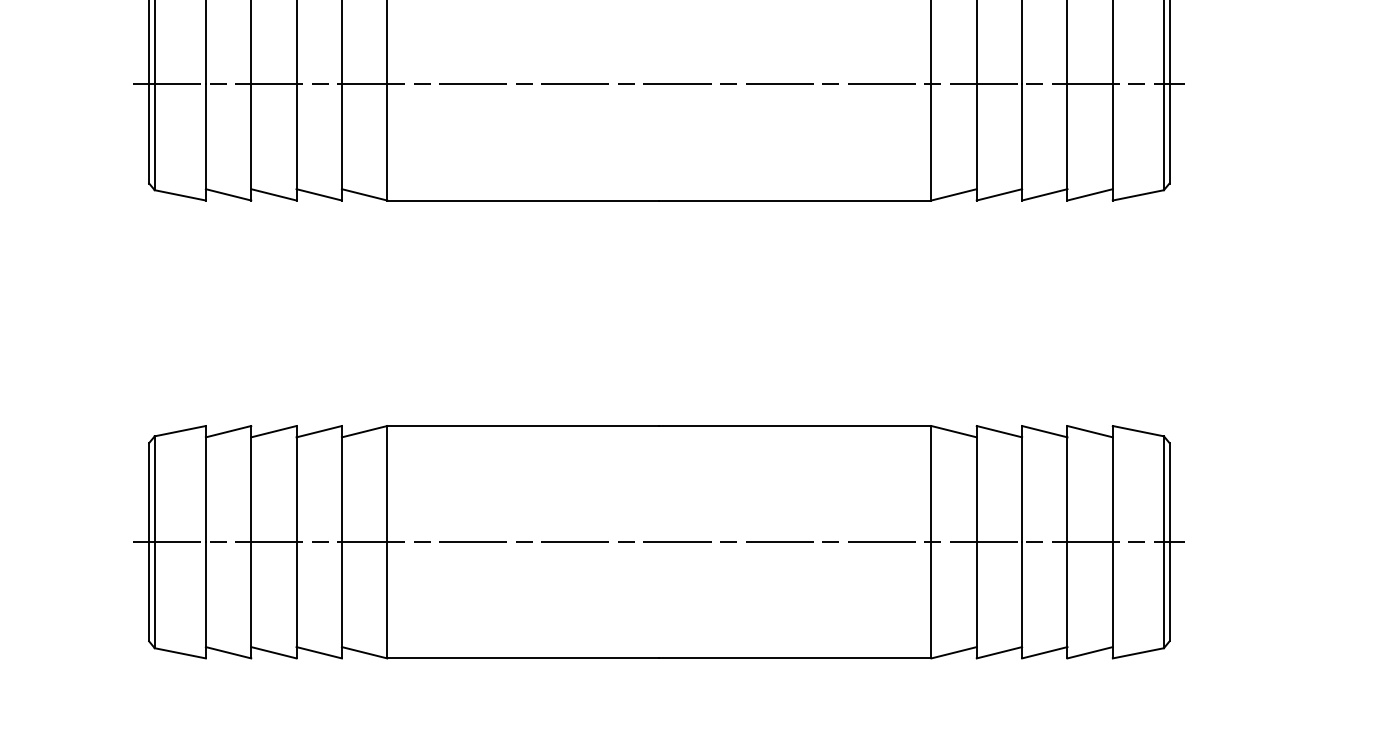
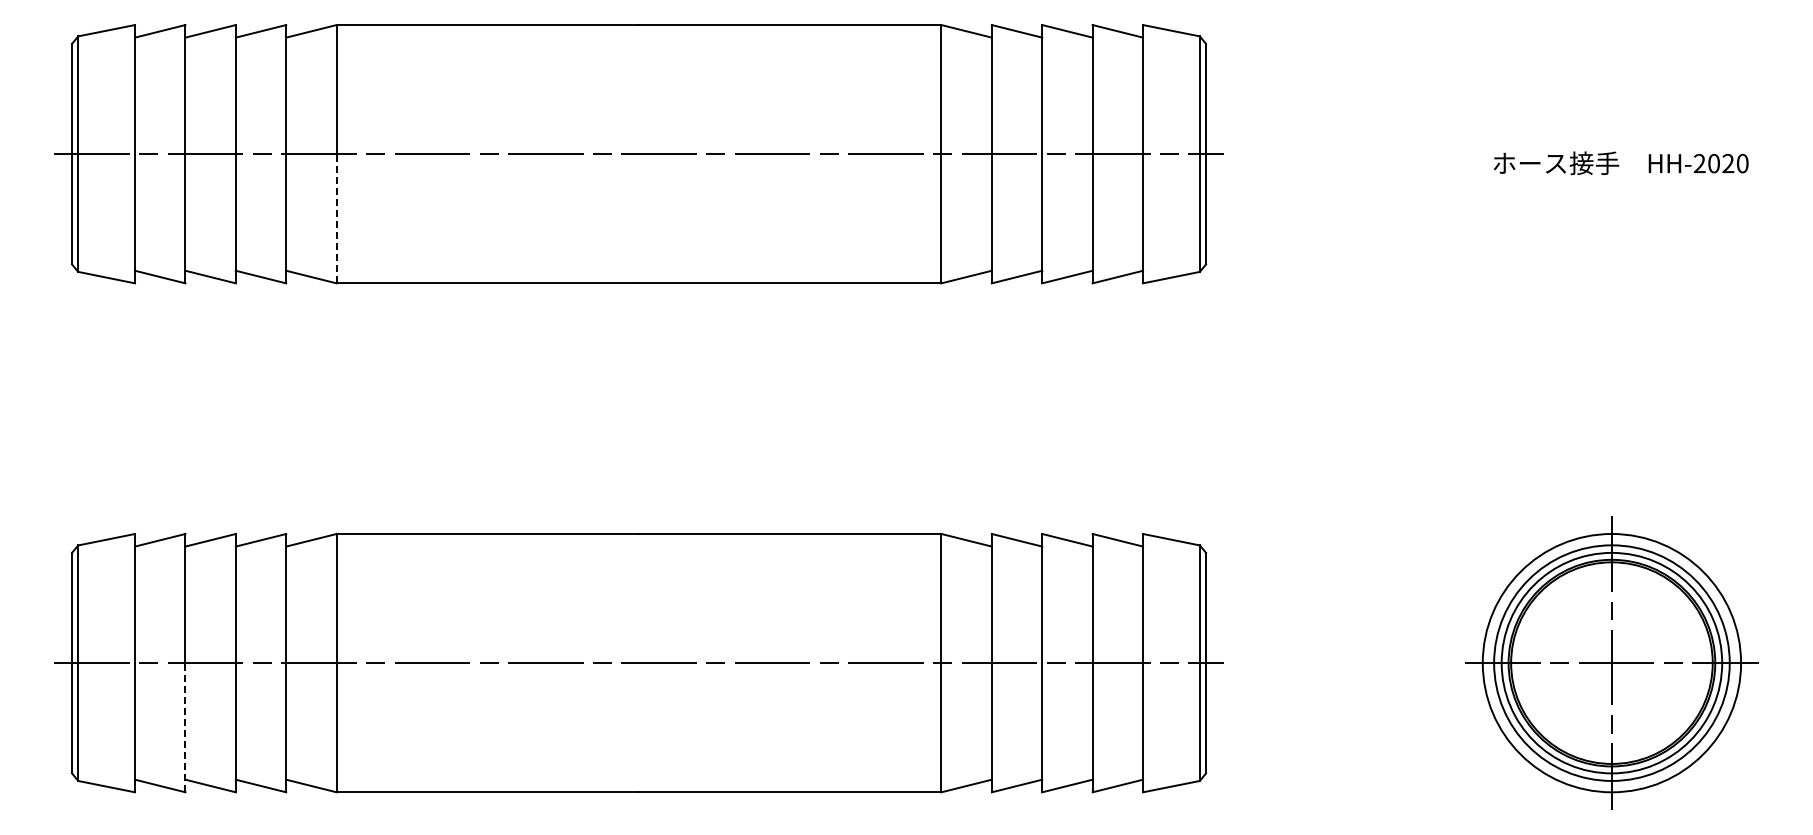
line: (387, 142) -> (336, 218), solid -> dashed
line: (251, 600) -> (185, 727), solid -> dashed

